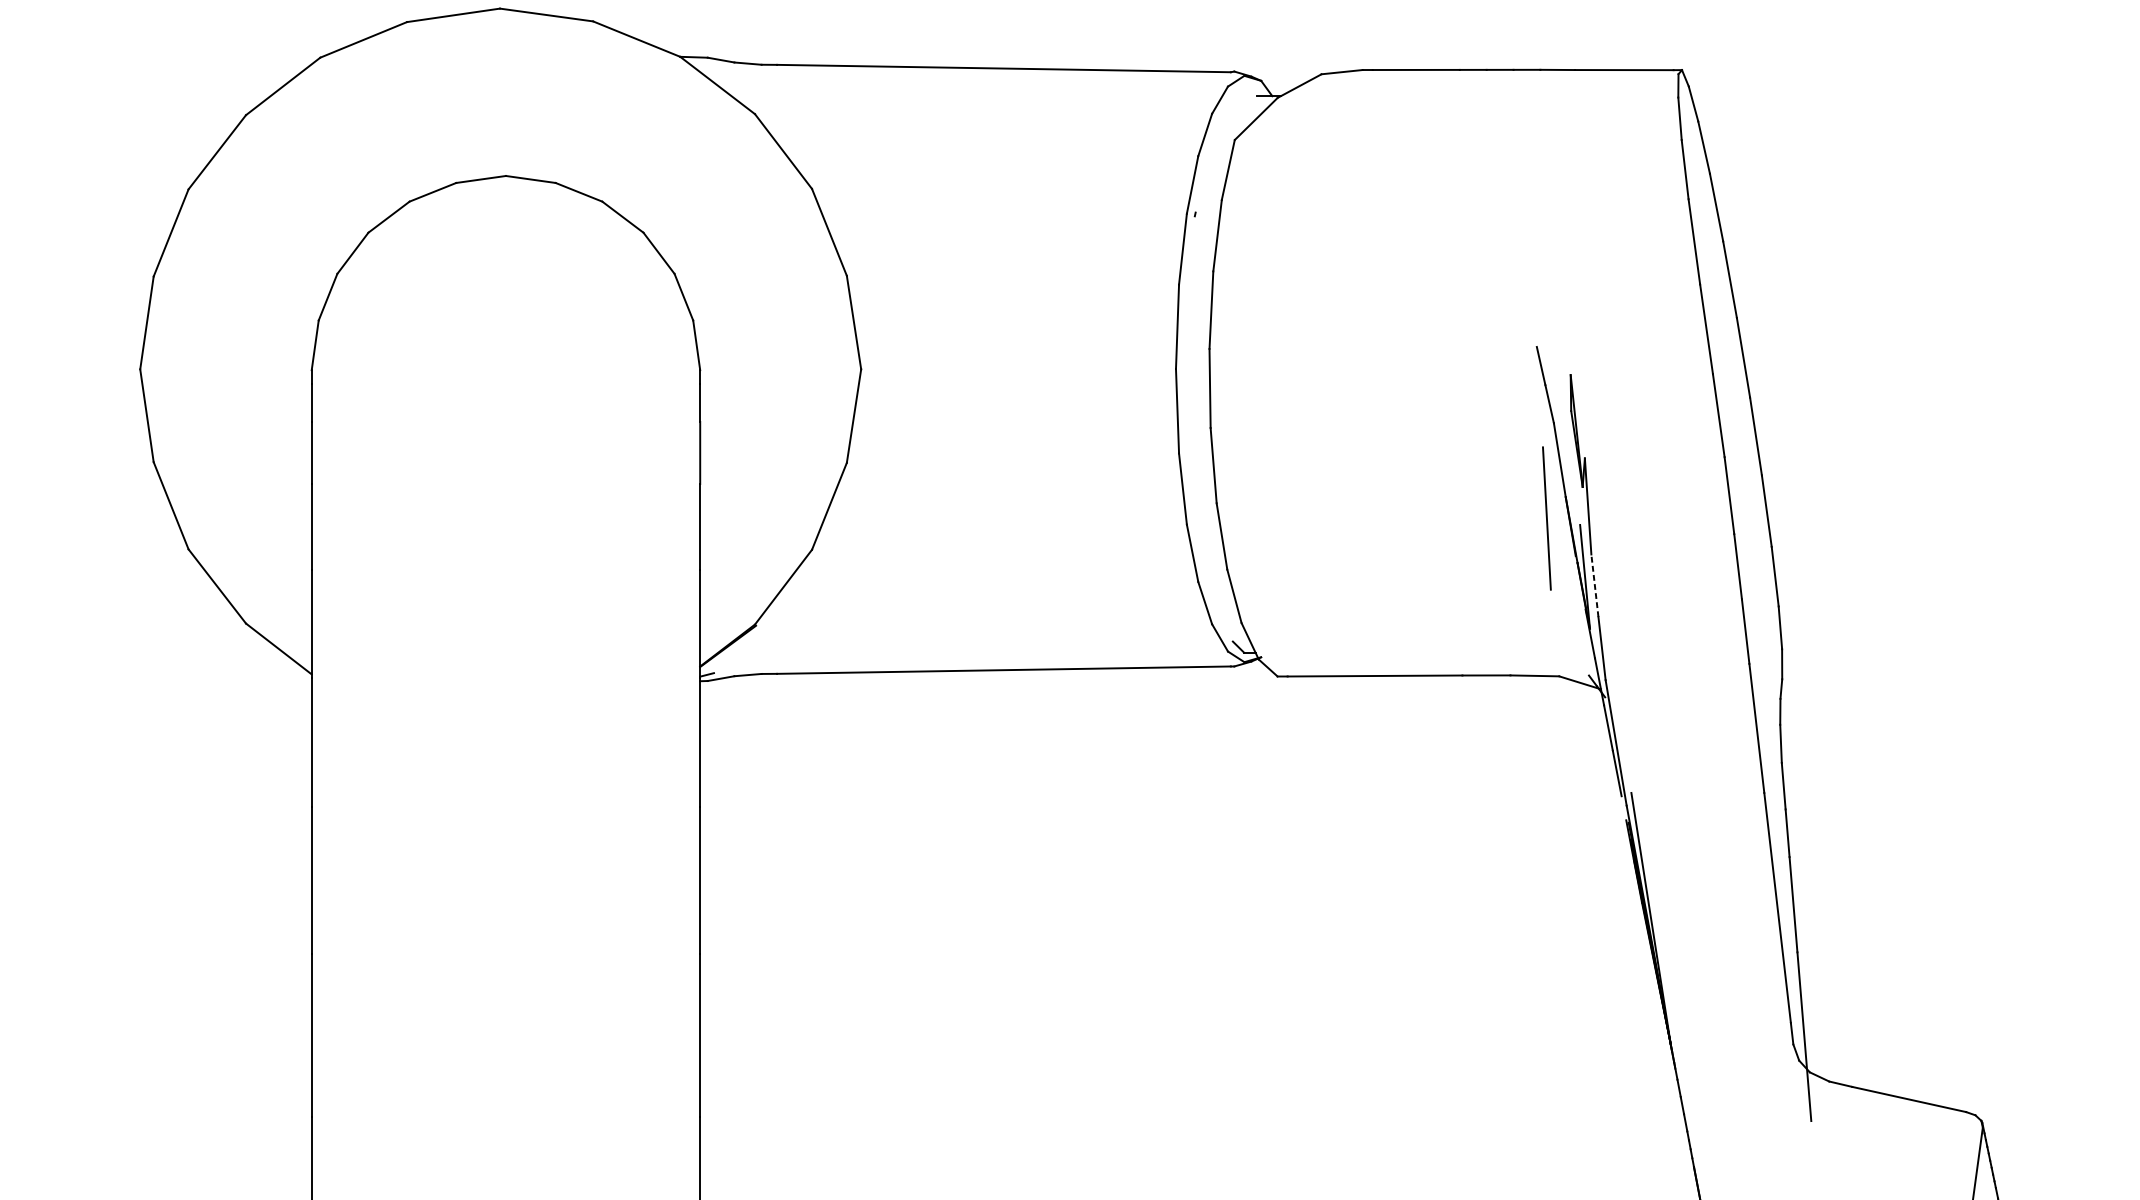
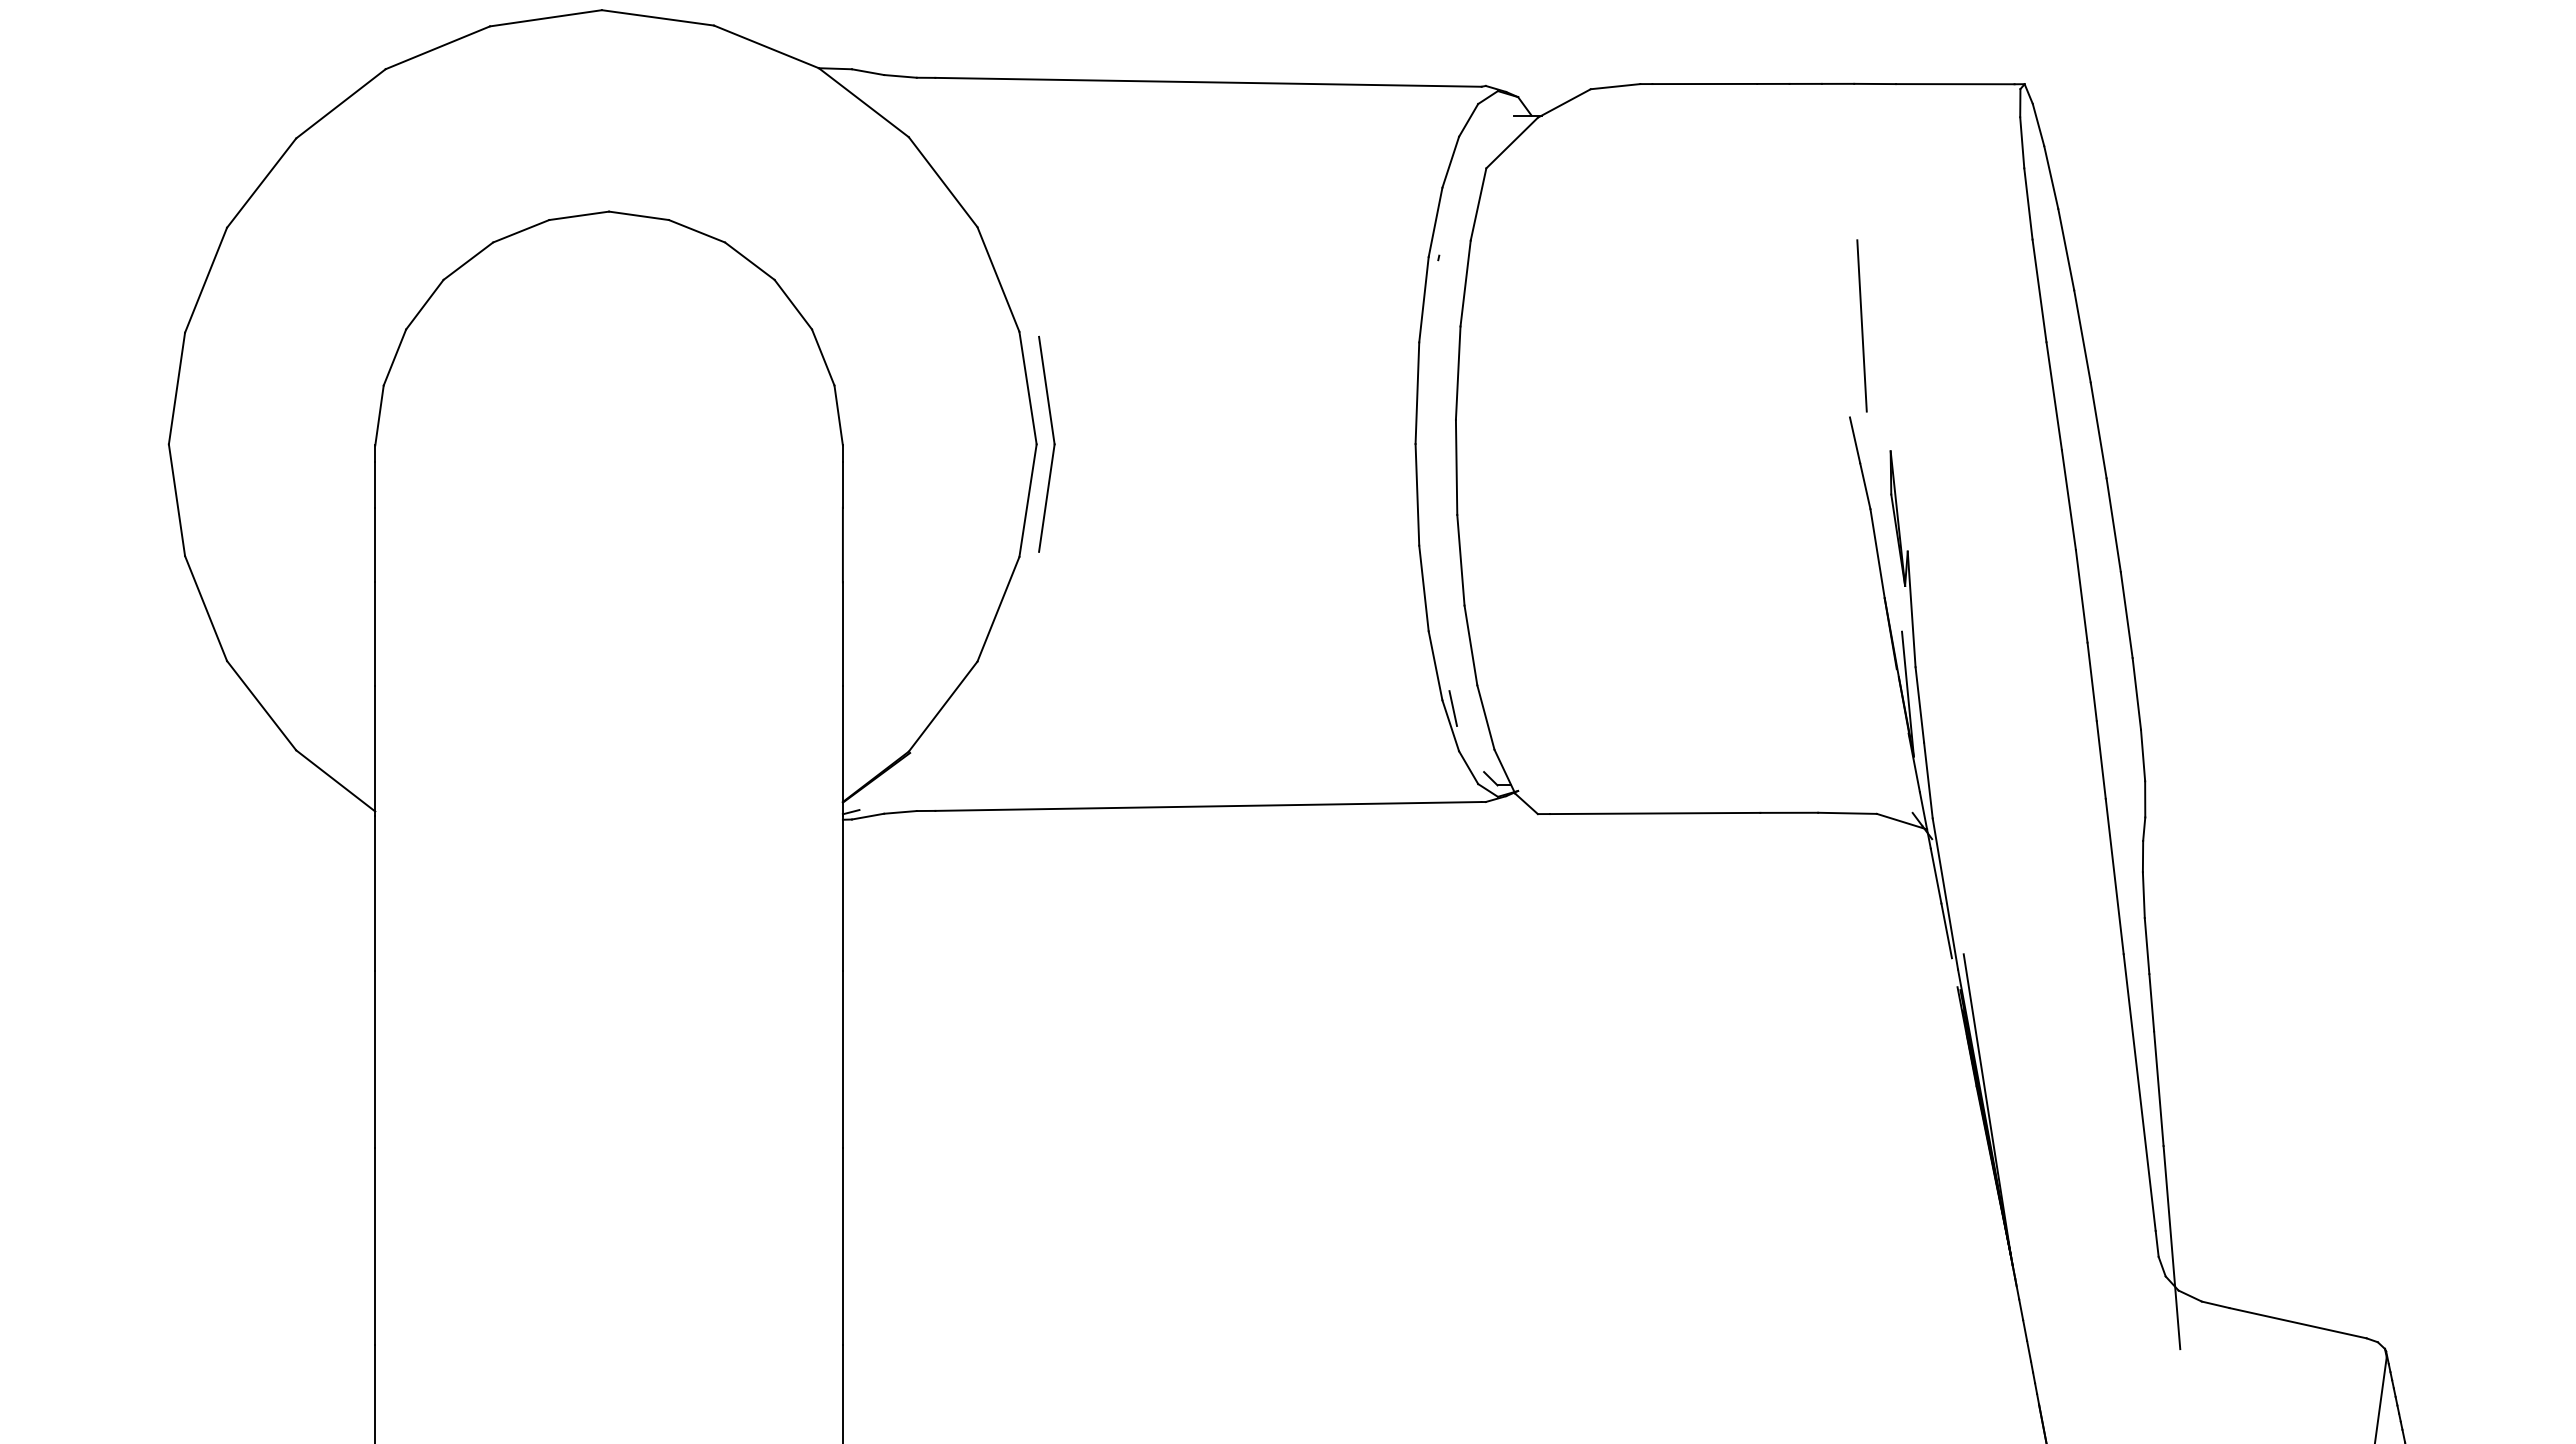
part: (875, 368) -> (1053, 443), added
line: (1546, 518) -> (1861, 325), moved
line: (1594, 585) -> (1919, 704), dashed -> solid
line: (1207, 588) -> (1453, 708), added

